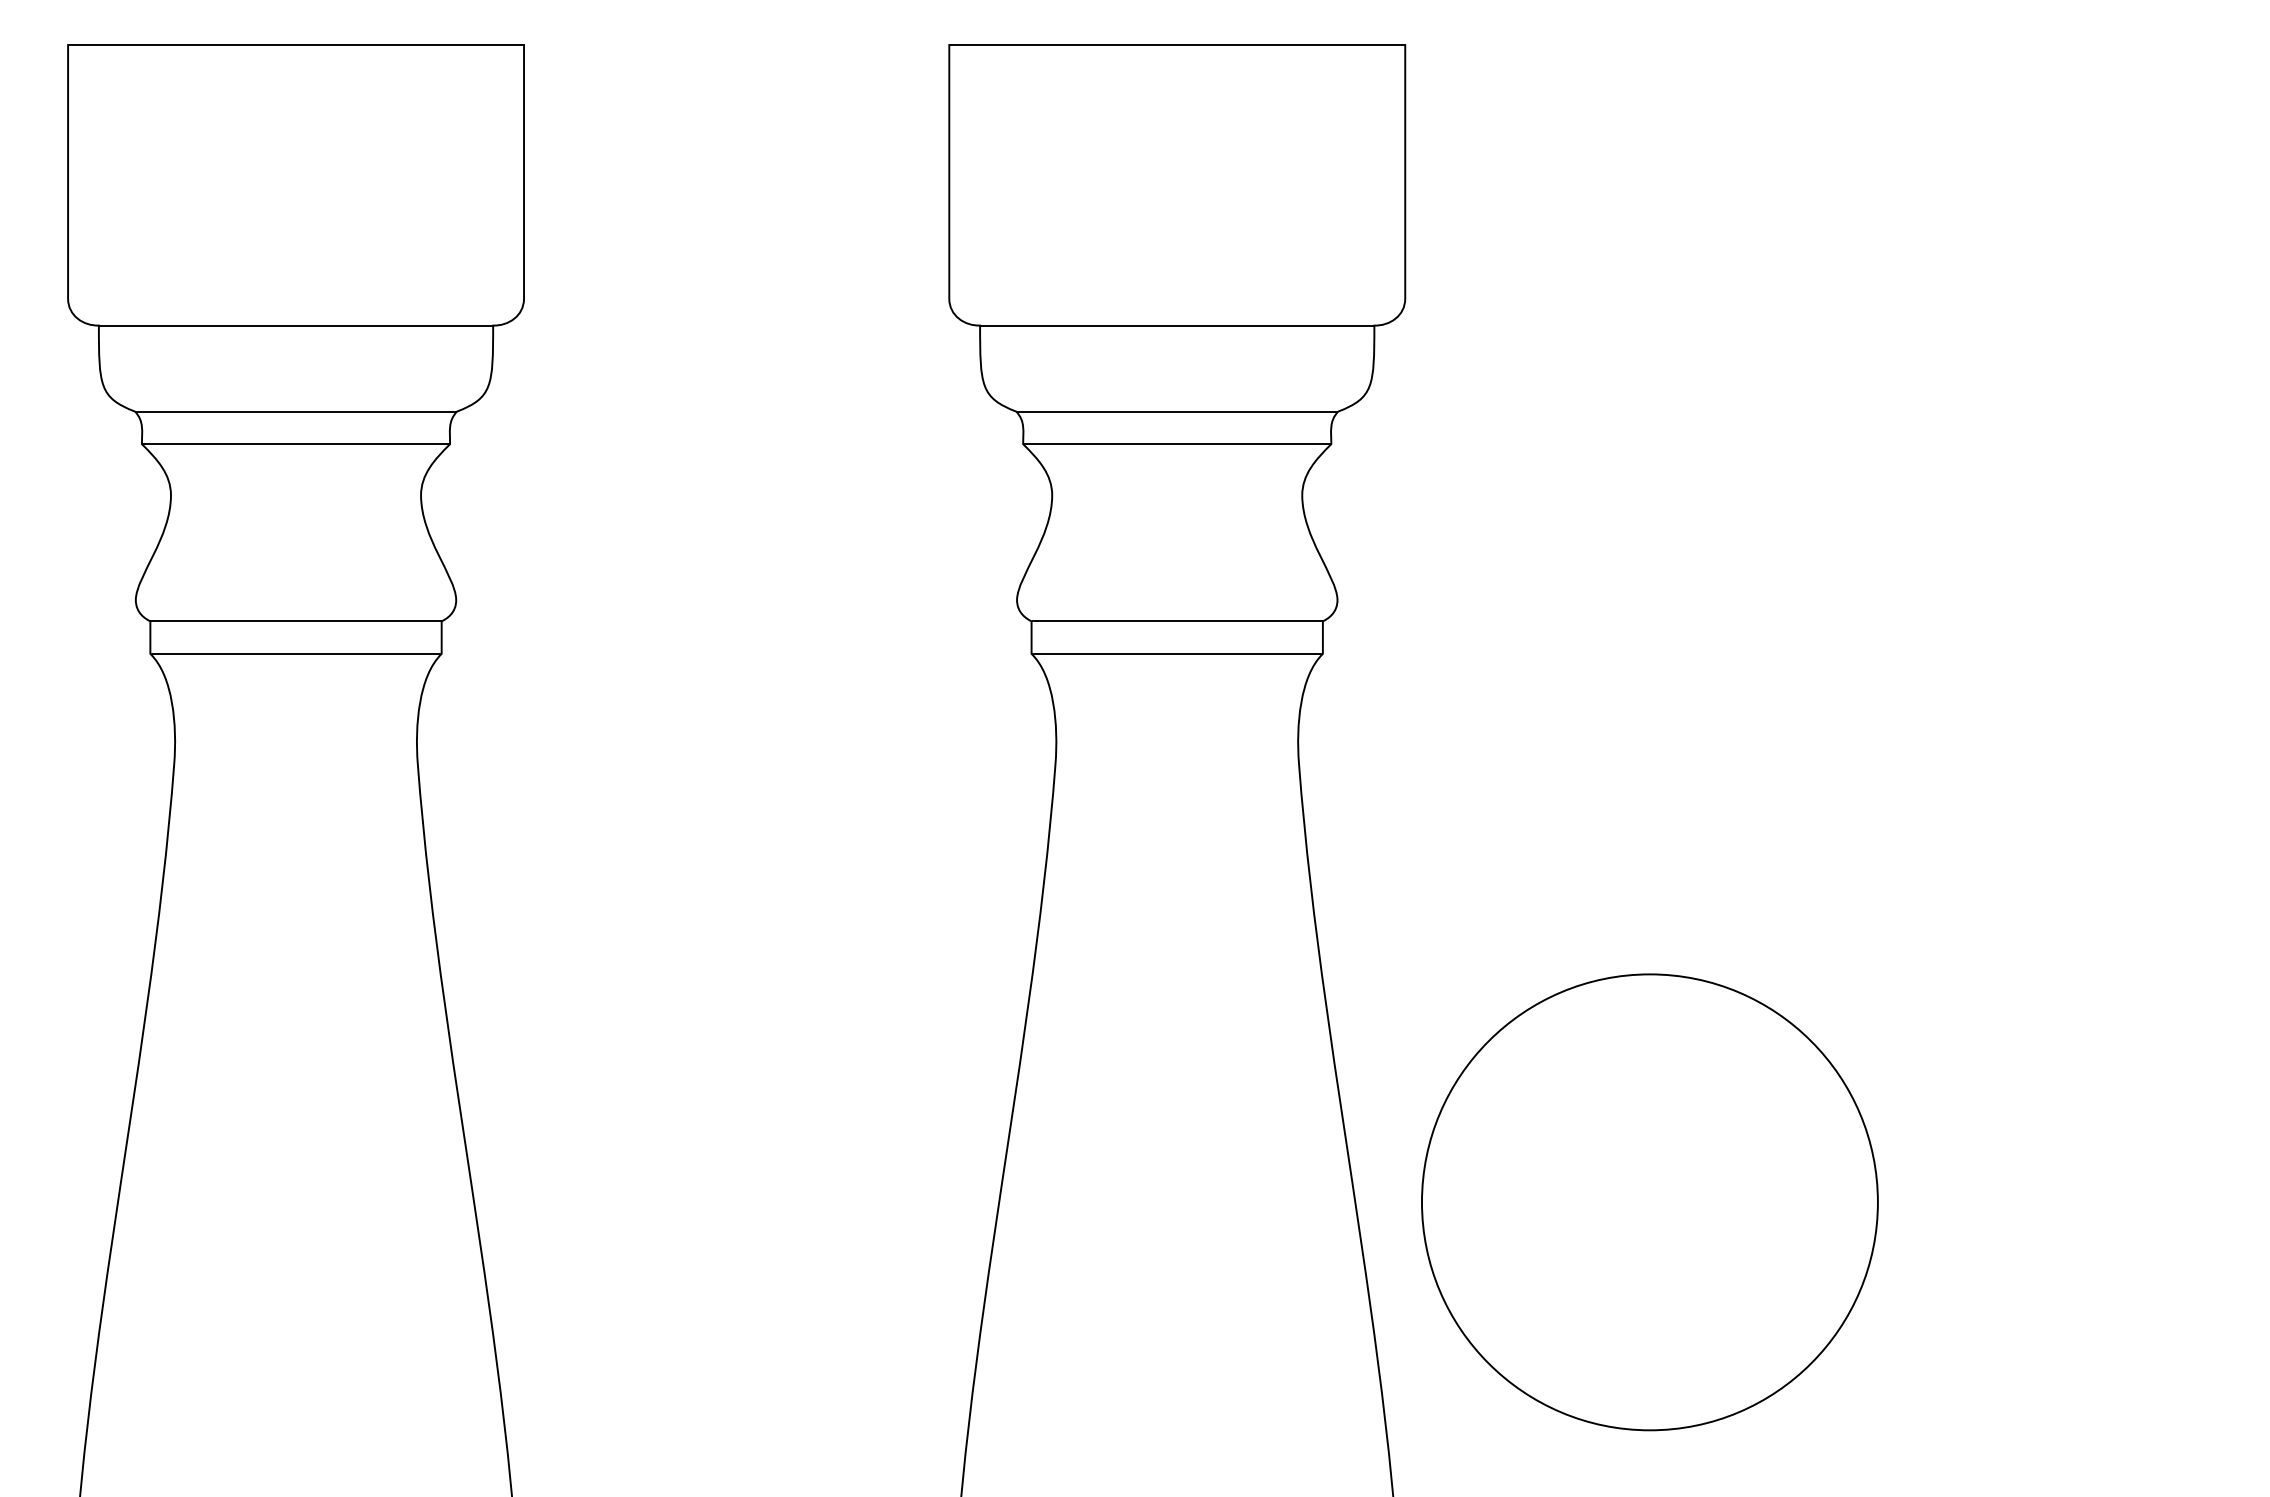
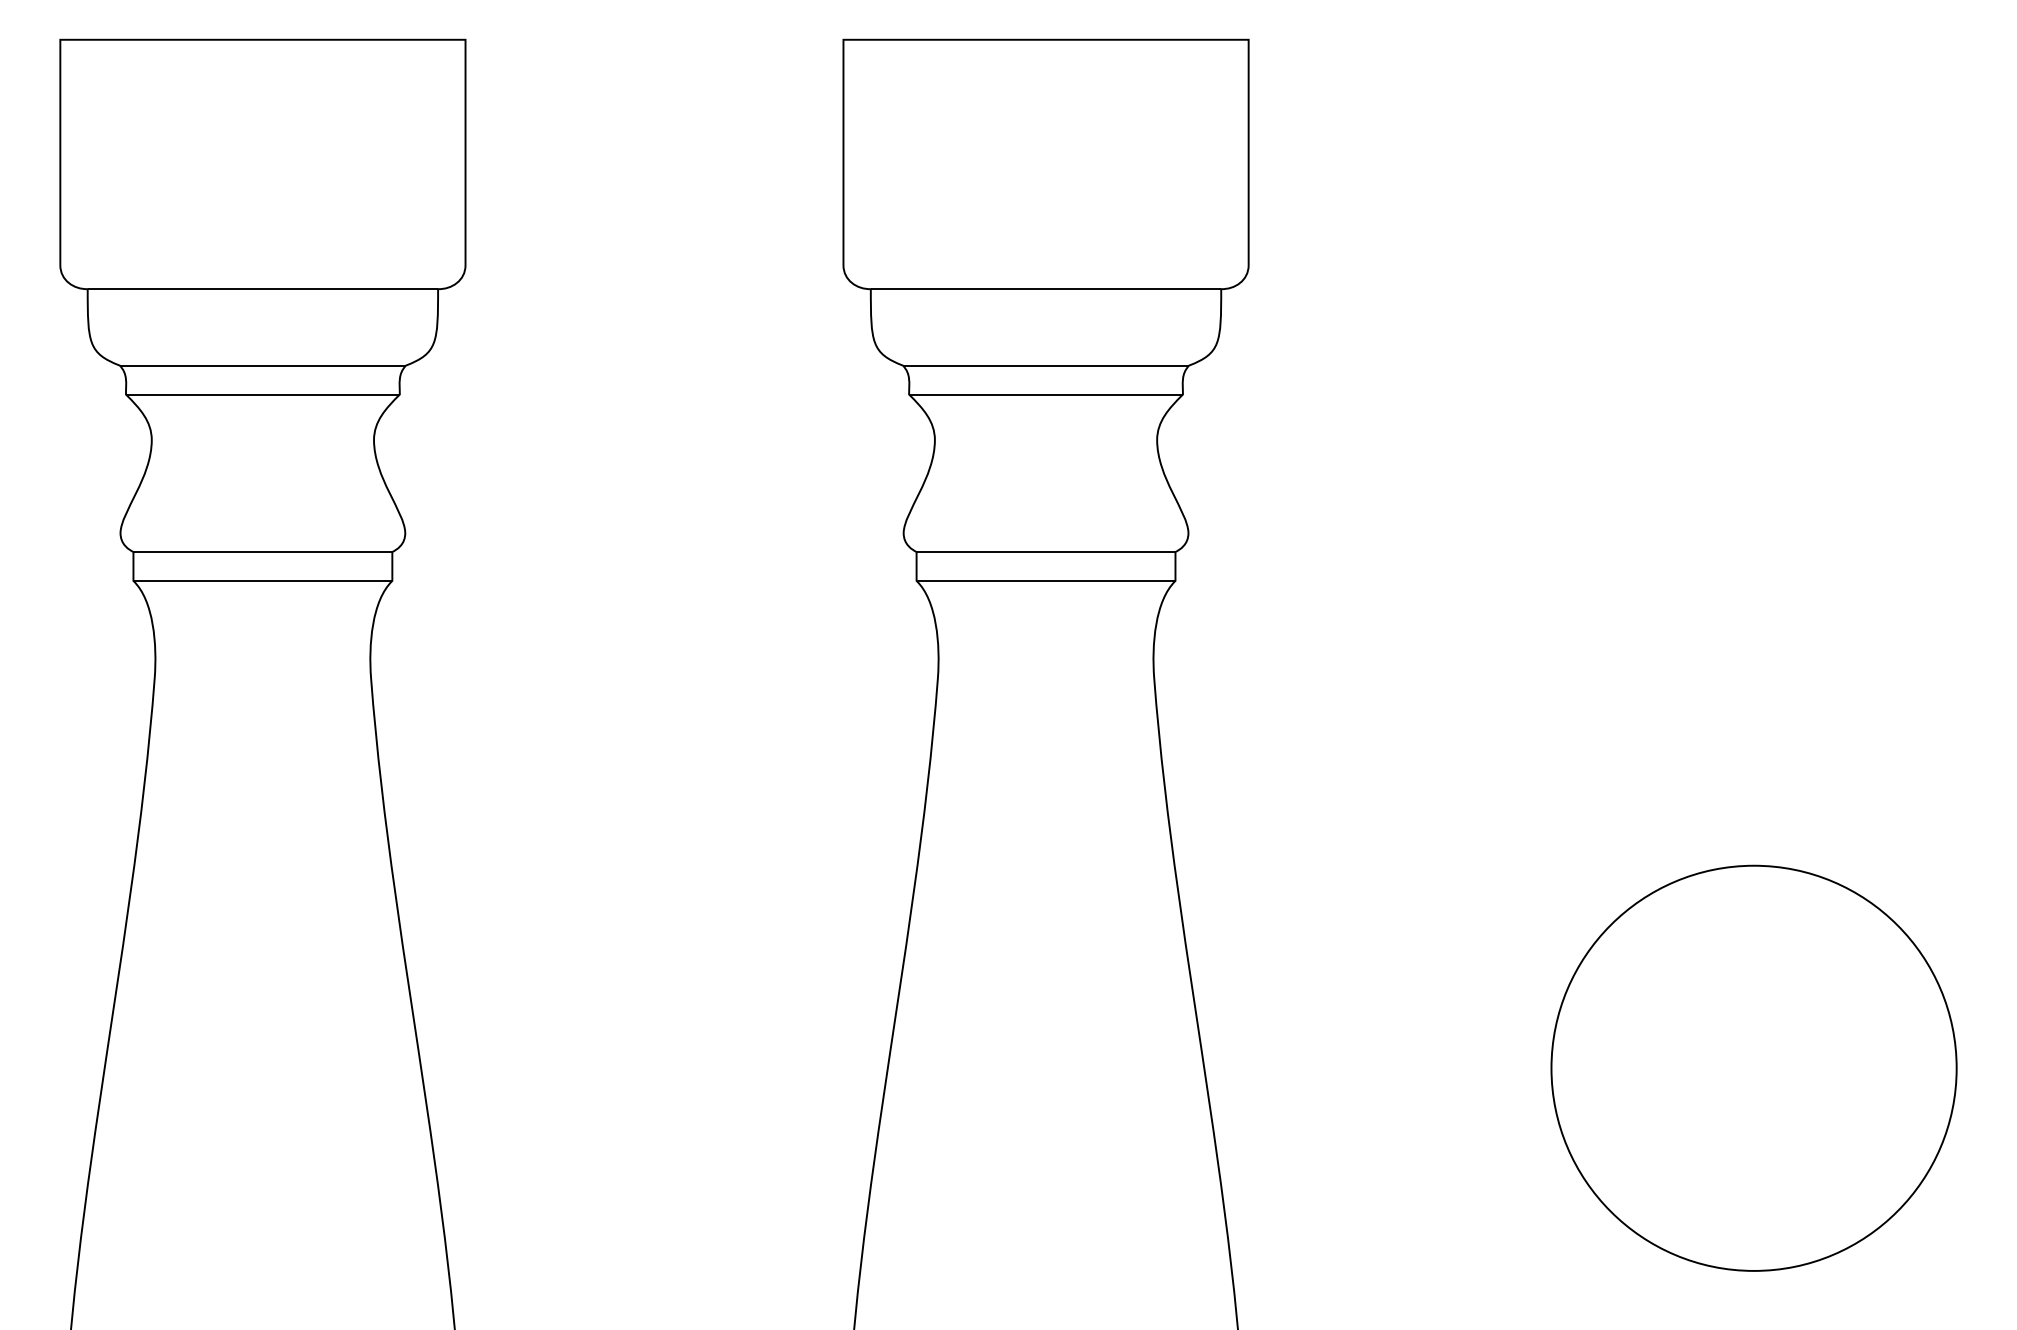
part: (1649, 1202) -> (1753, 1068), moved

